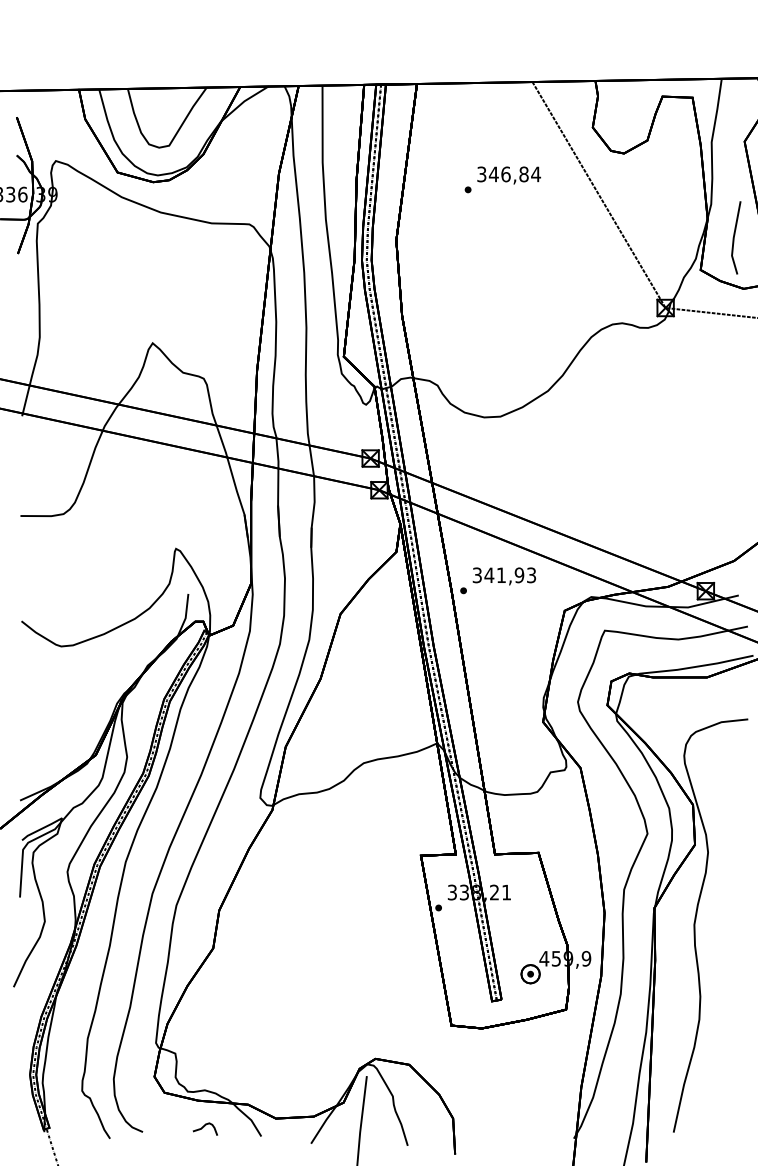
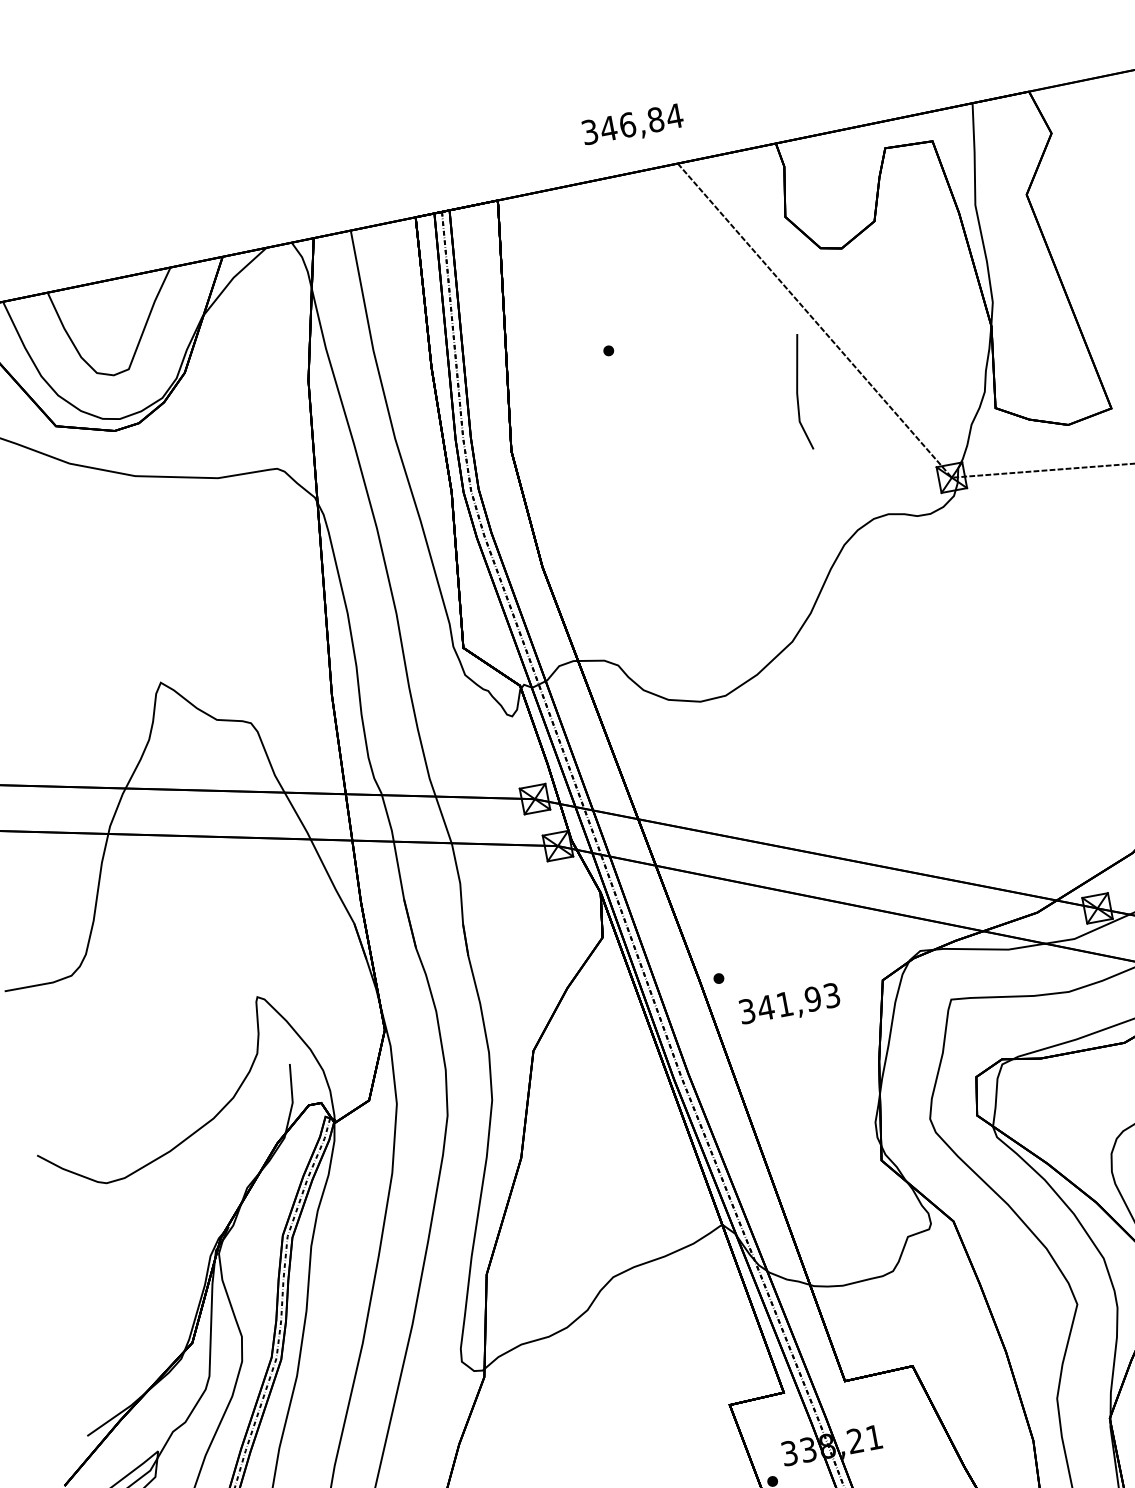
text: (508, 175) -> (631, 126), moved
line: (734, 237) -> (798, 392), moved
text: (503, 576) -> (788, 1005), moved

